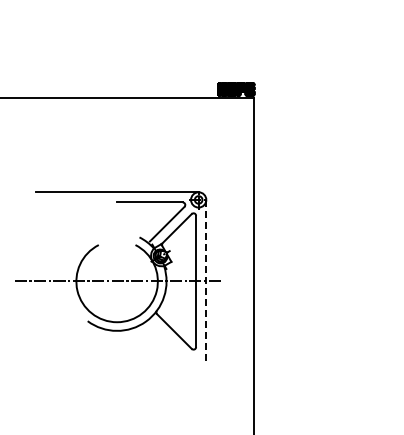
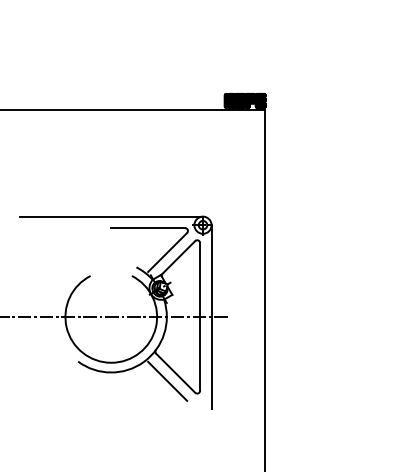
line: (206, 281) -> (211, 316), dashed -> solid
line: (166, 338) -> (166, 381), added

